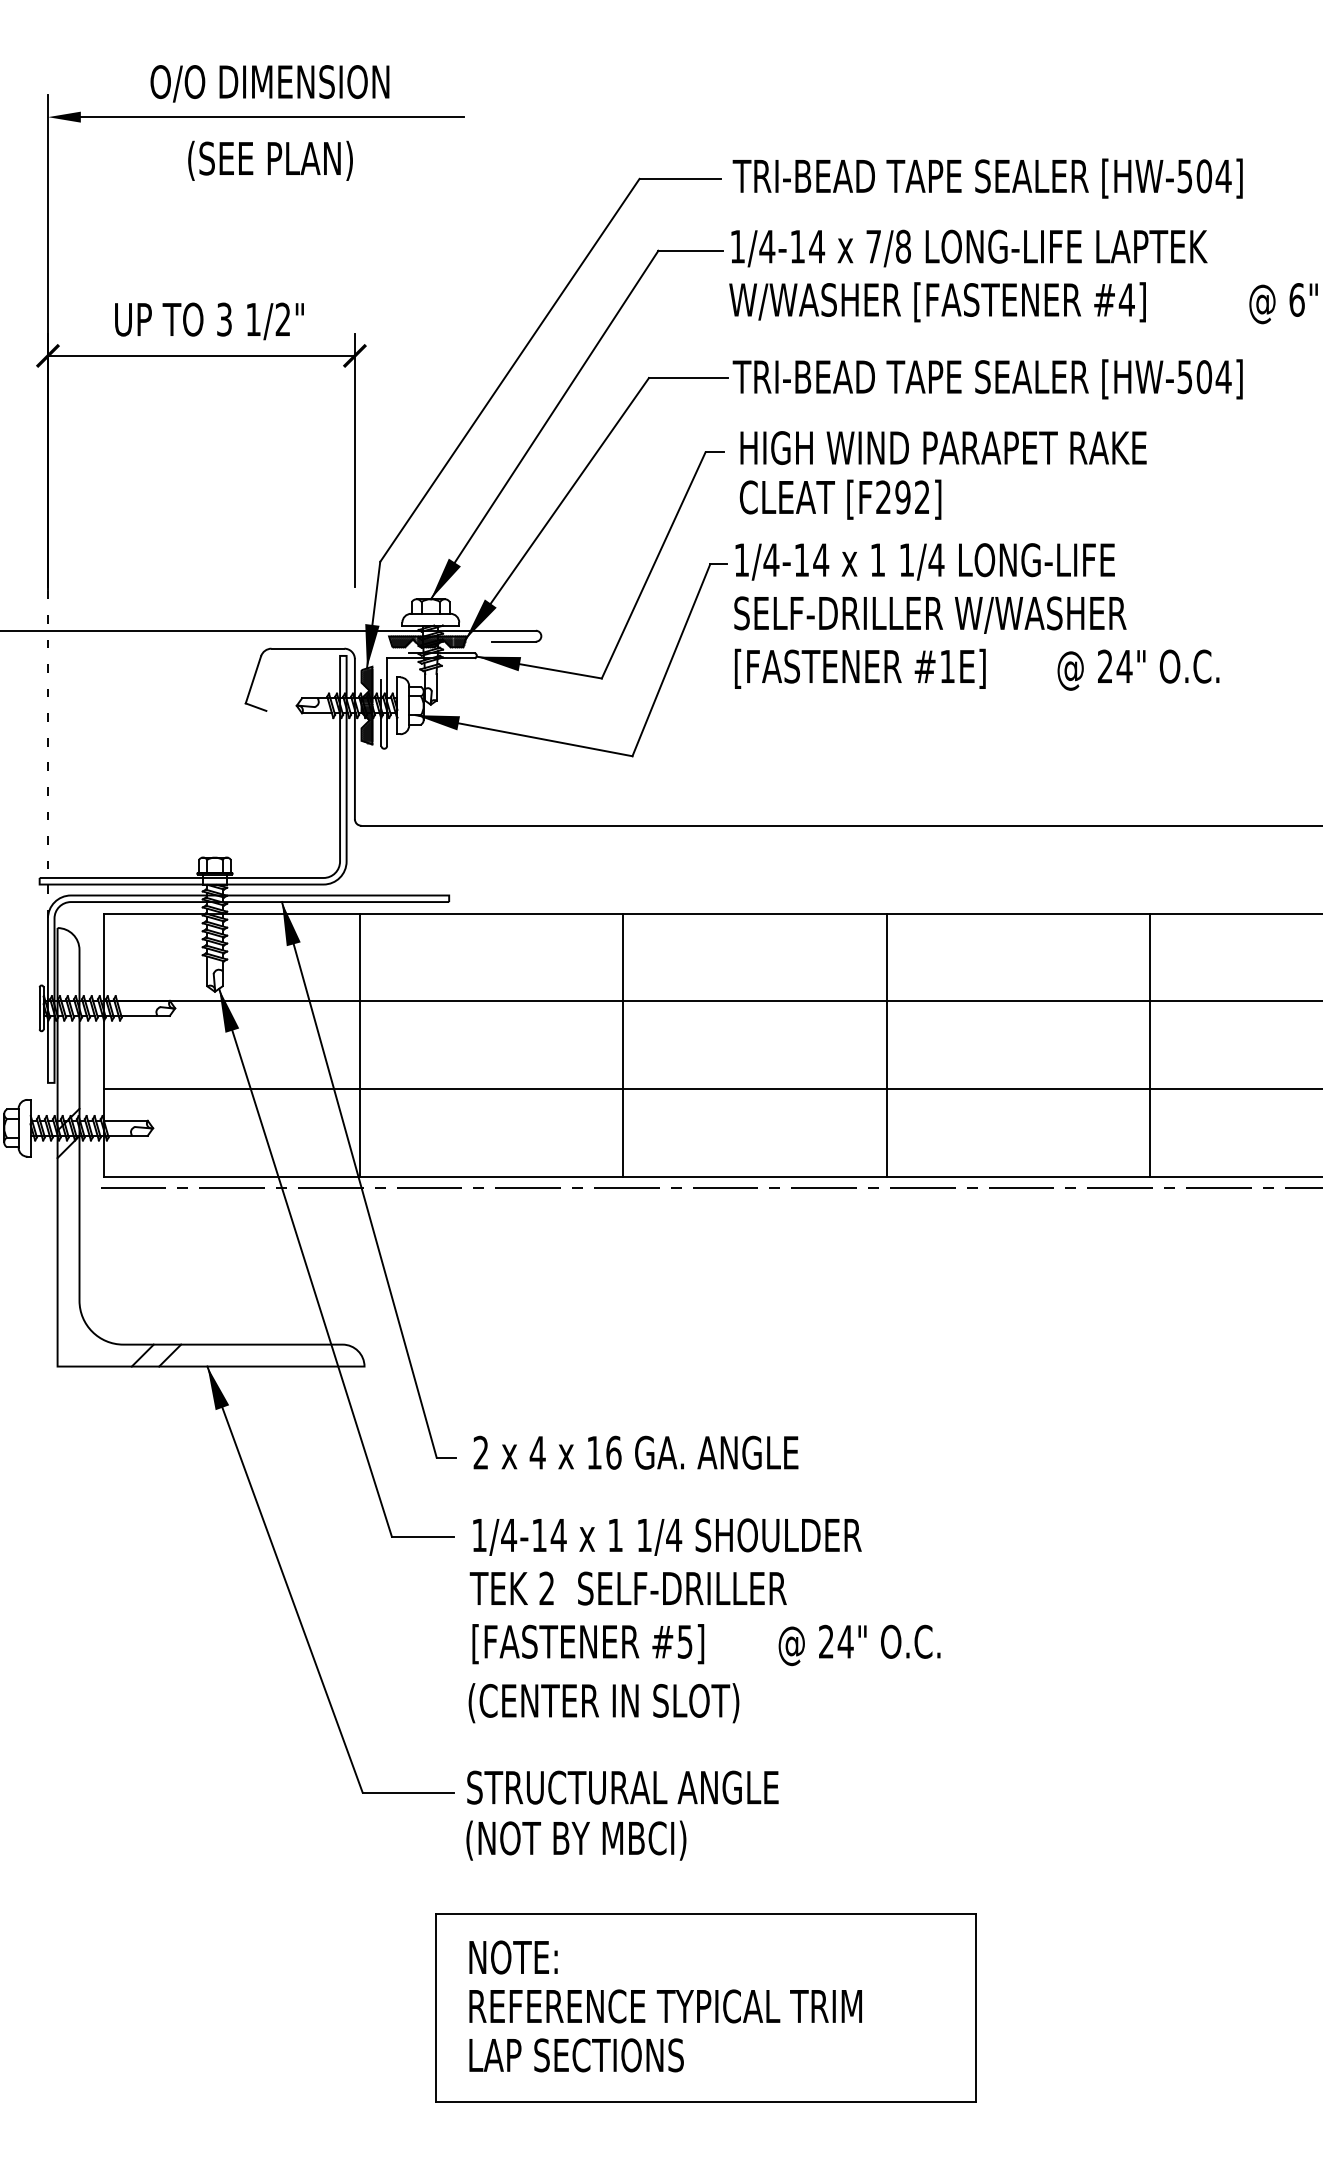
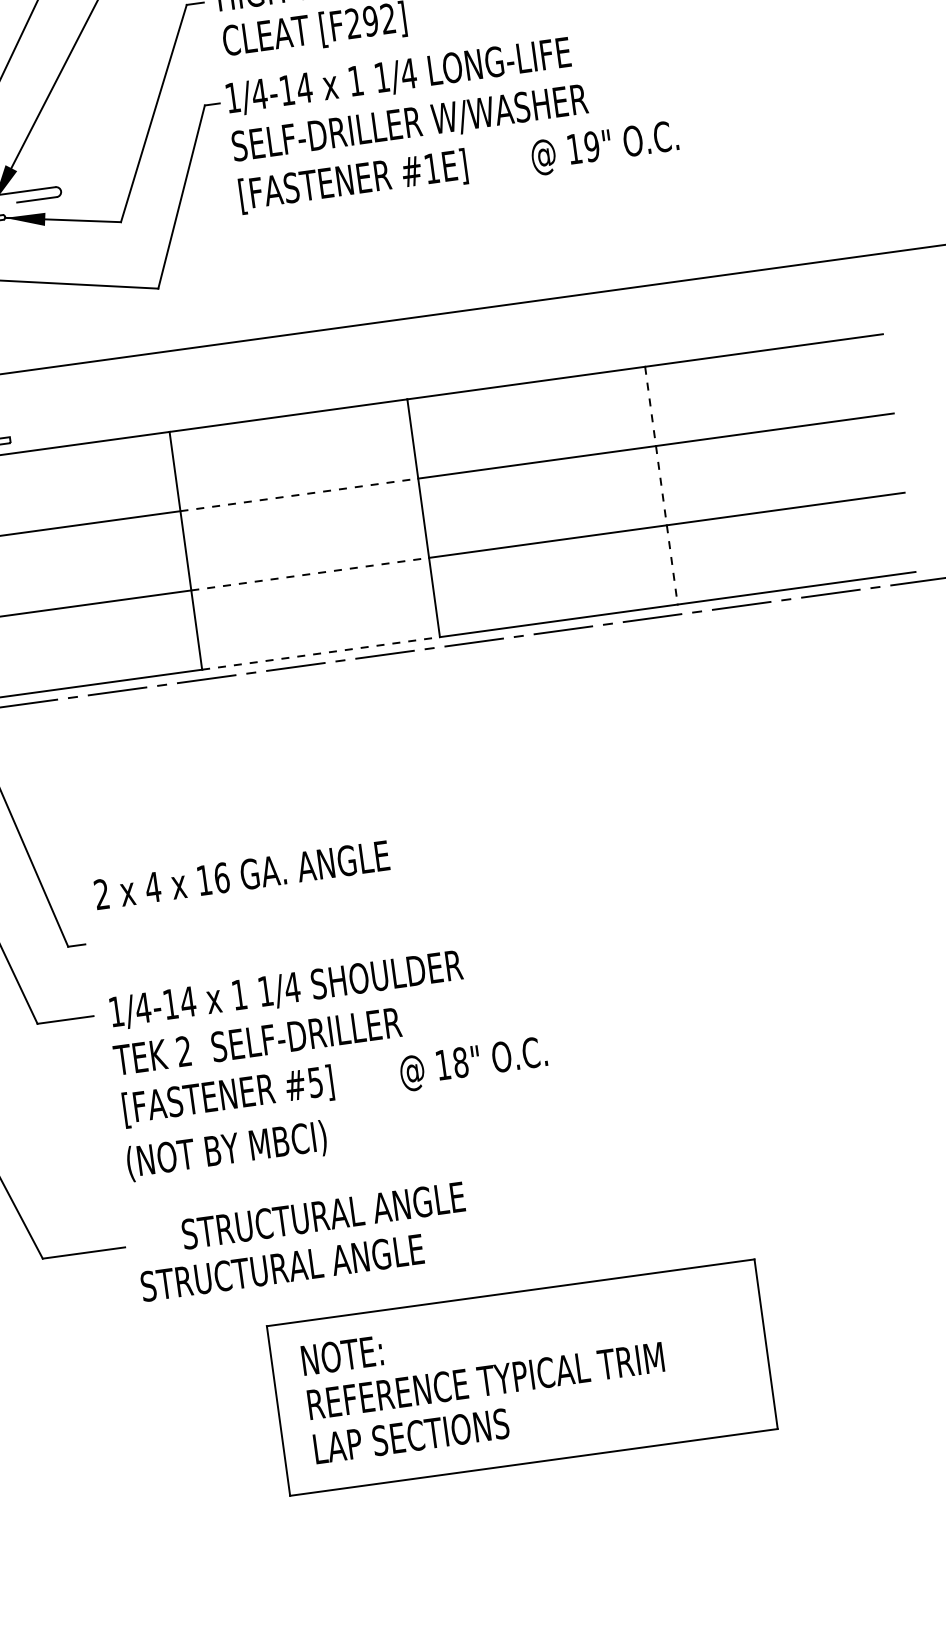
text: (1115, 666) -> (583, 147), 24" -> 19"
line: (754, 1001) -> (298, 495), solid -> dashed
line: (1149, 1045) -> (661, 486), solid -> dashed
line: (754, 1088) -> (309, 573), solid -> dashed
line: (754, 1176) -> (320, 653), solid -> dashed
text: (635, 1452) -> (241, 875), moved
text: (836, 1641) -> (452, 1063), 24" -> 18"
text: (609, 1703) -> (254, 1147), (CENTER IN SLOT) -> (NOT BY MBCI)
text: (622, 1787) -> (323, 1215), moved
text: (621, 1840) -> (282, 1269), (NOT BY MBCI) -> STRUCTURAL ANGLE
part: (705, 2007) -> (521, 1377), moved

